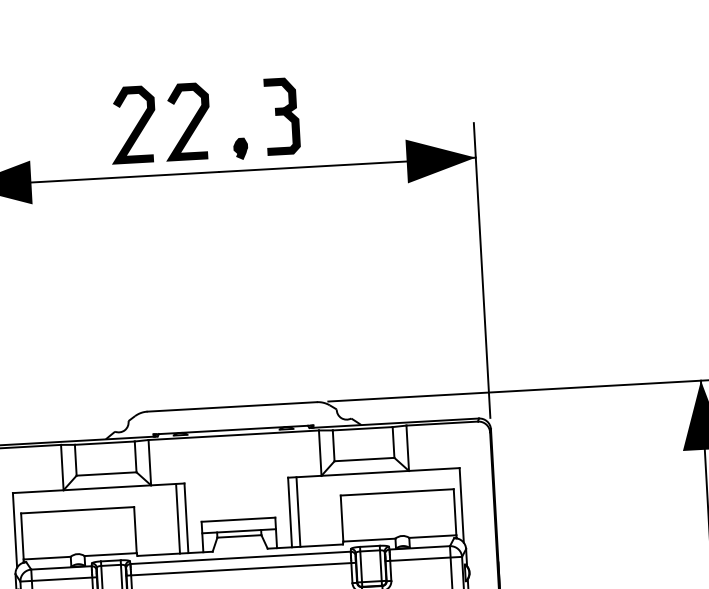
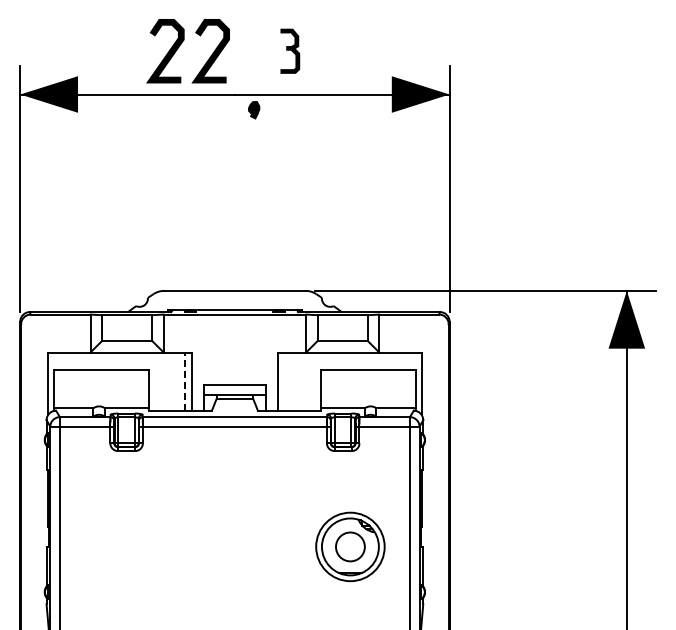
part: (282, 116) -> (290, 51), size x0.7
part: (241, 149) -> (254, 110), moved
line: (298, 511) -> (285, 381), removed
line: (177, 518) -> (184, 381), solid -> dashed

